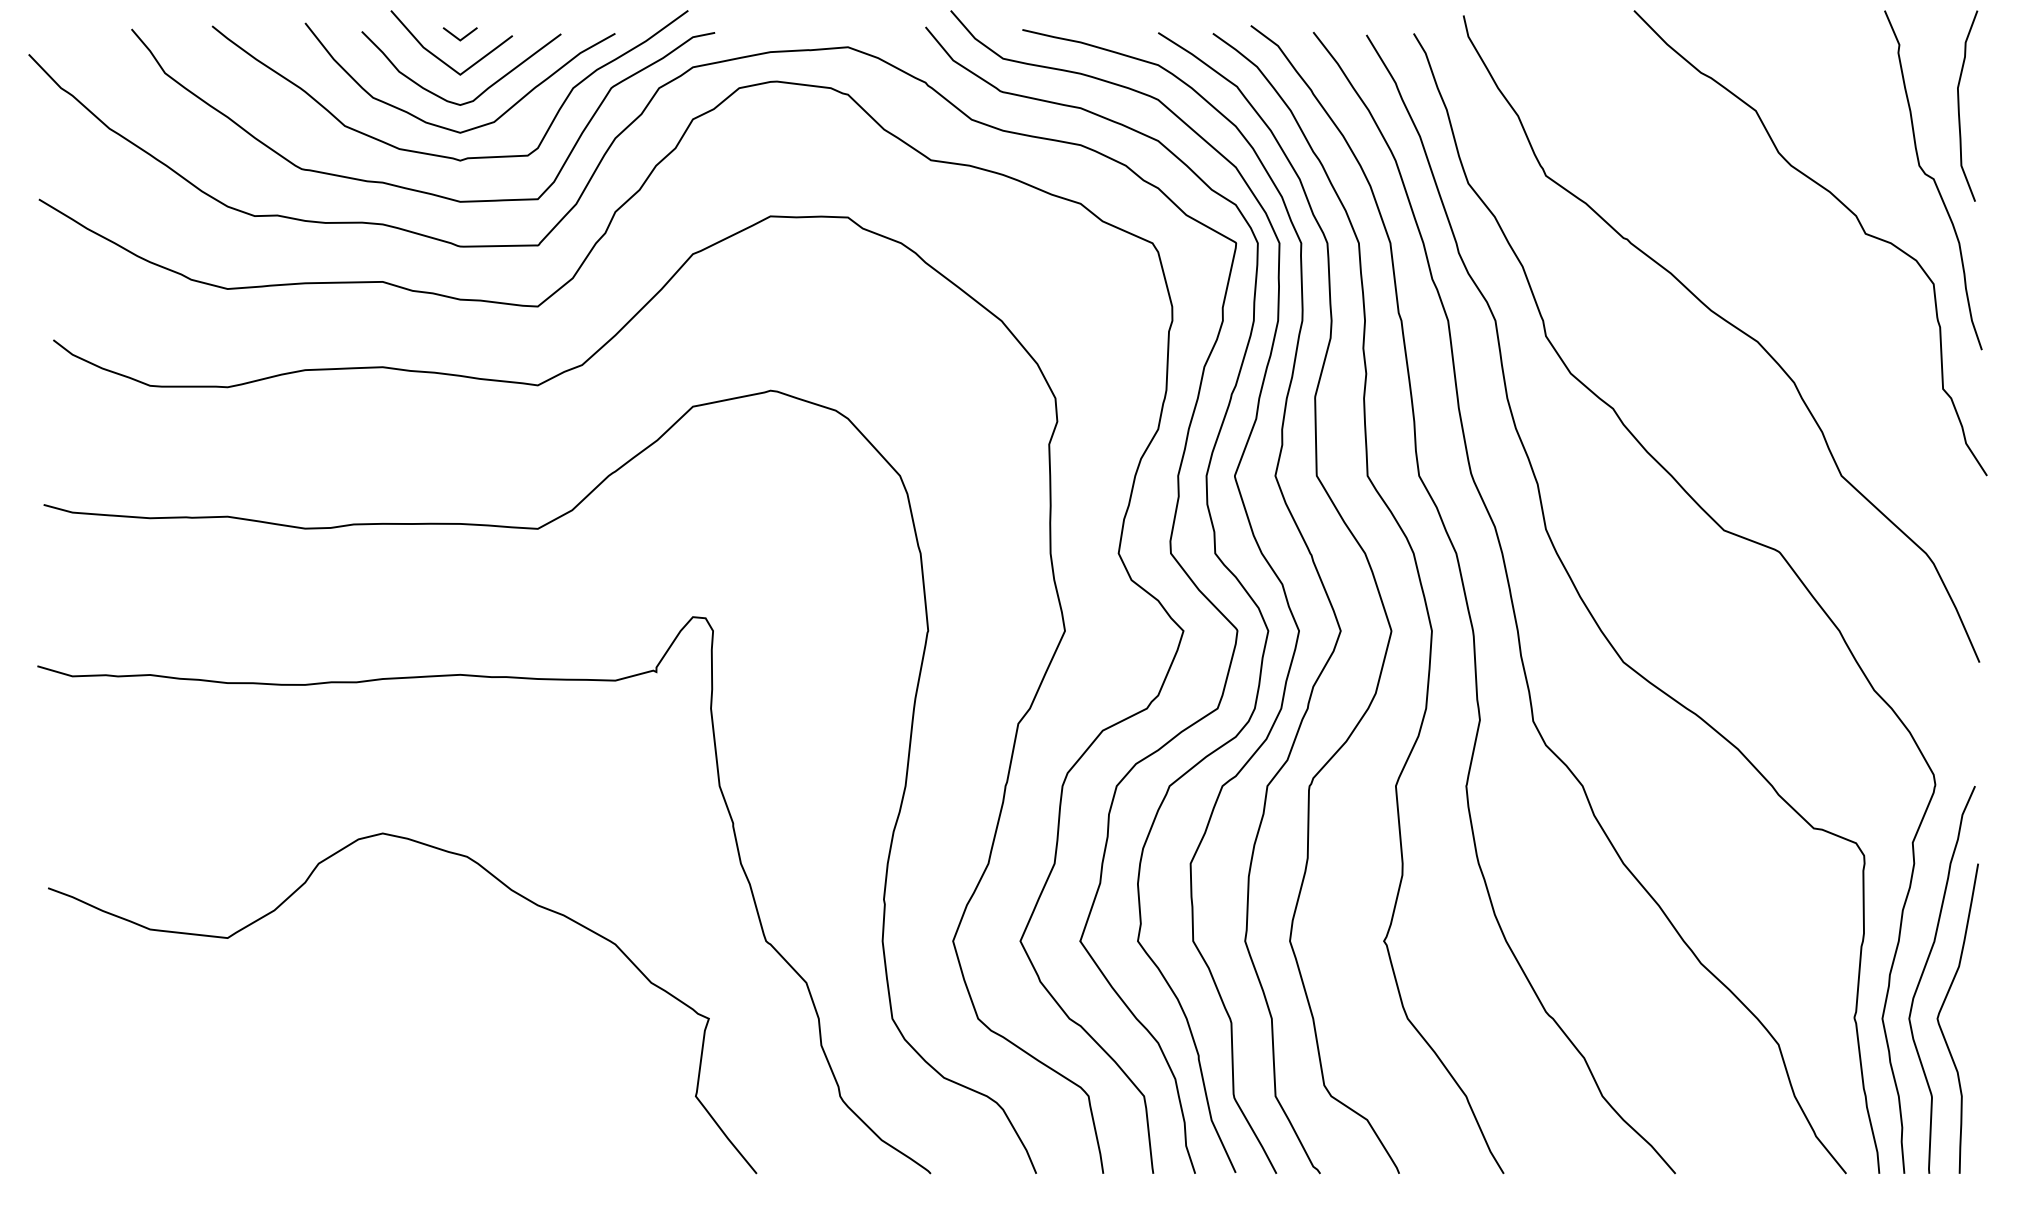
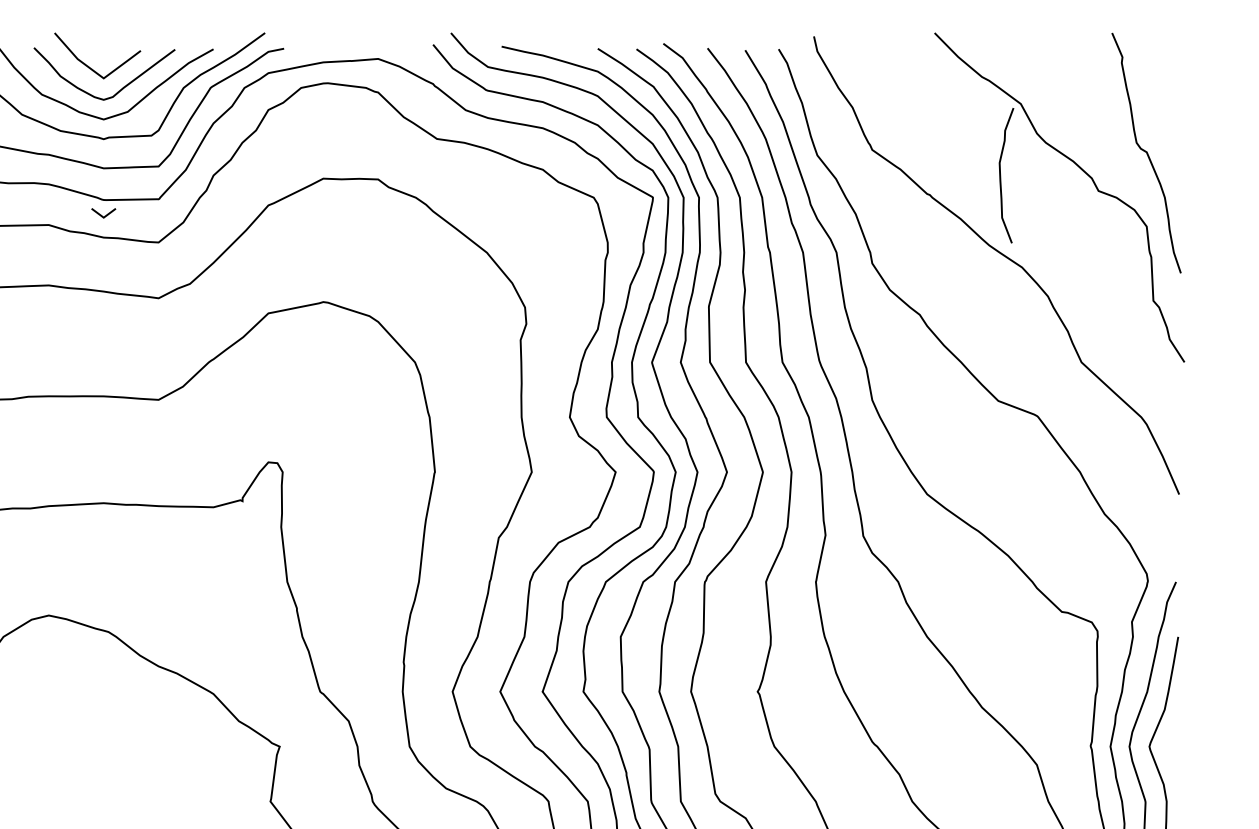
line: (458, 37) -> (102, 215), moved
curve: (1959, 105) -> (1000, 175), moved

